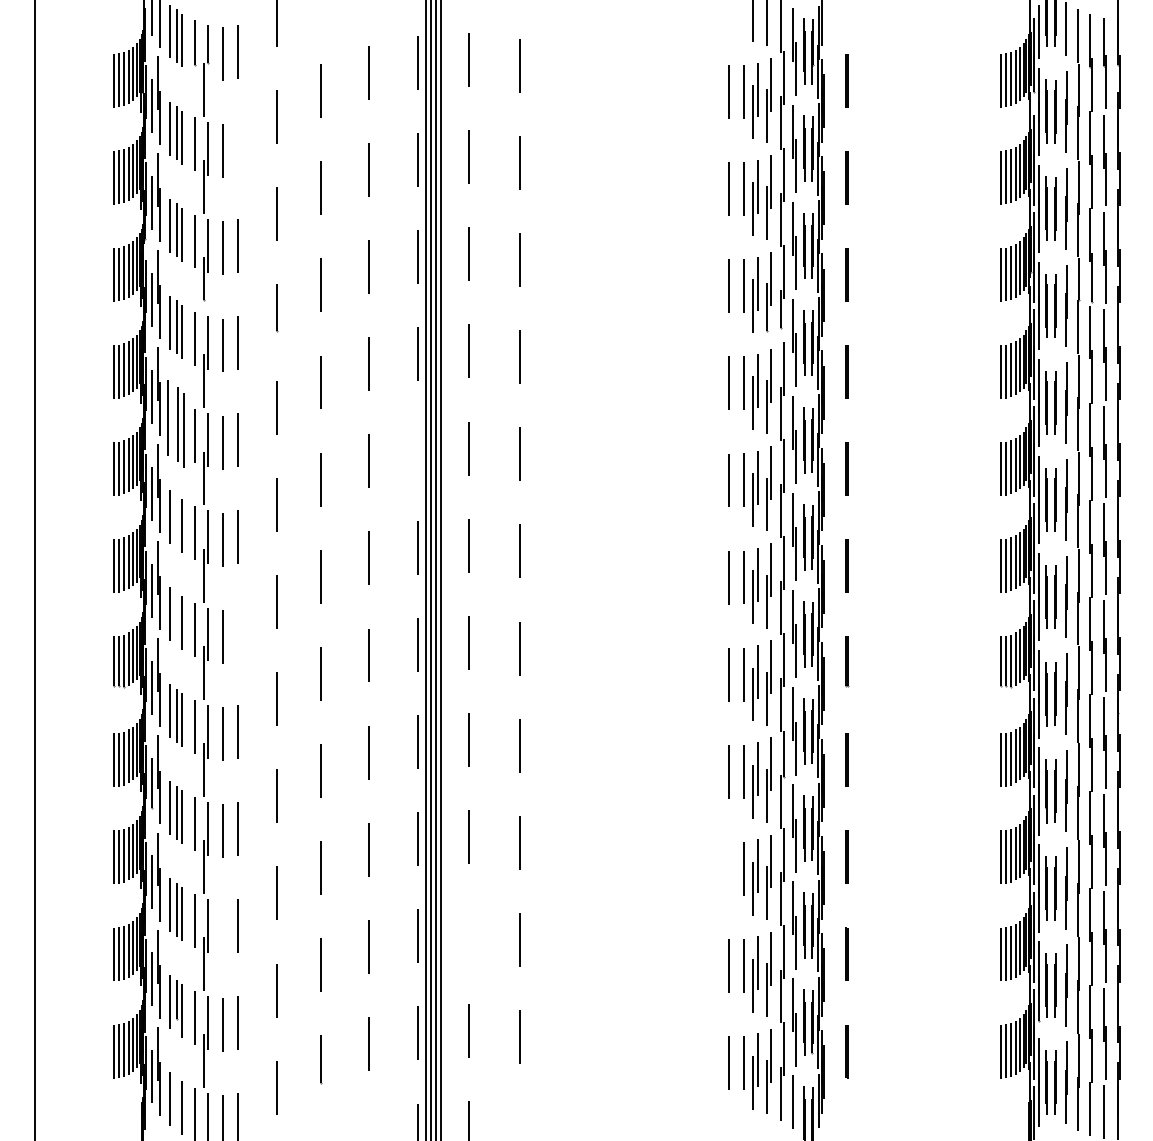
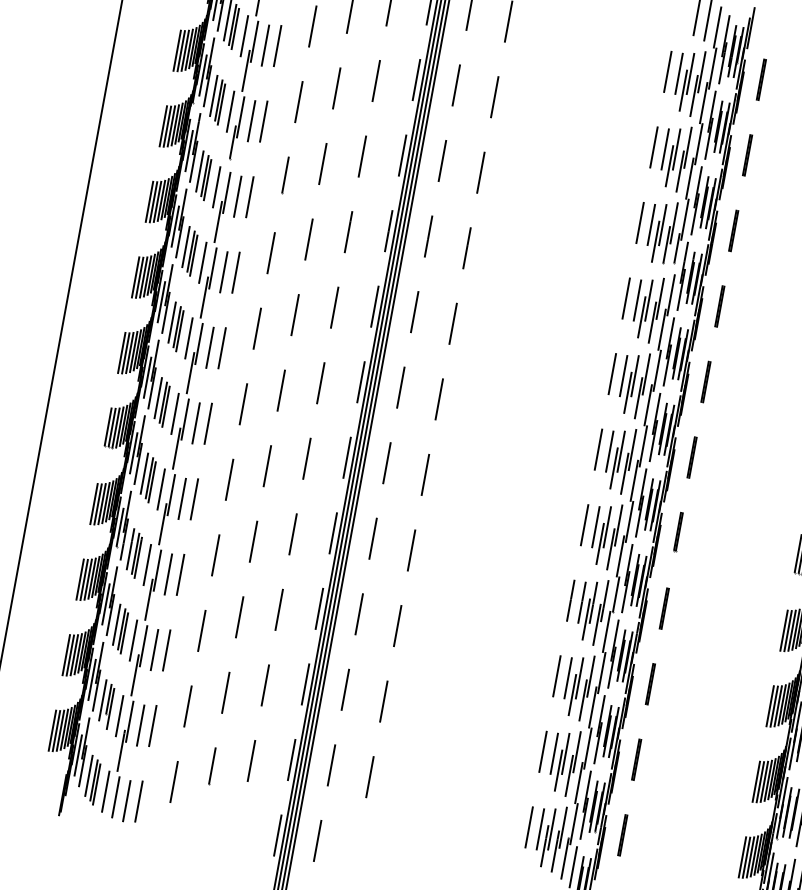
line: (238, 149) -> (277, 46), added
part: (175, 424) -> (189, 251), size x0.71
line: (418, 450) -> (374, 306), added
line: (177, 521) -> (177, 327), added
line: (177, 618) -> (163, 402), added
line: (238, 634) -> (208, 423), added
line: (729, 868) -> (557, 676), added
line: (222, 927) -> (154, 649), added
line: (469, 933) -> (345, 689), added
line: (177, 1103) -> (94, 780), added

